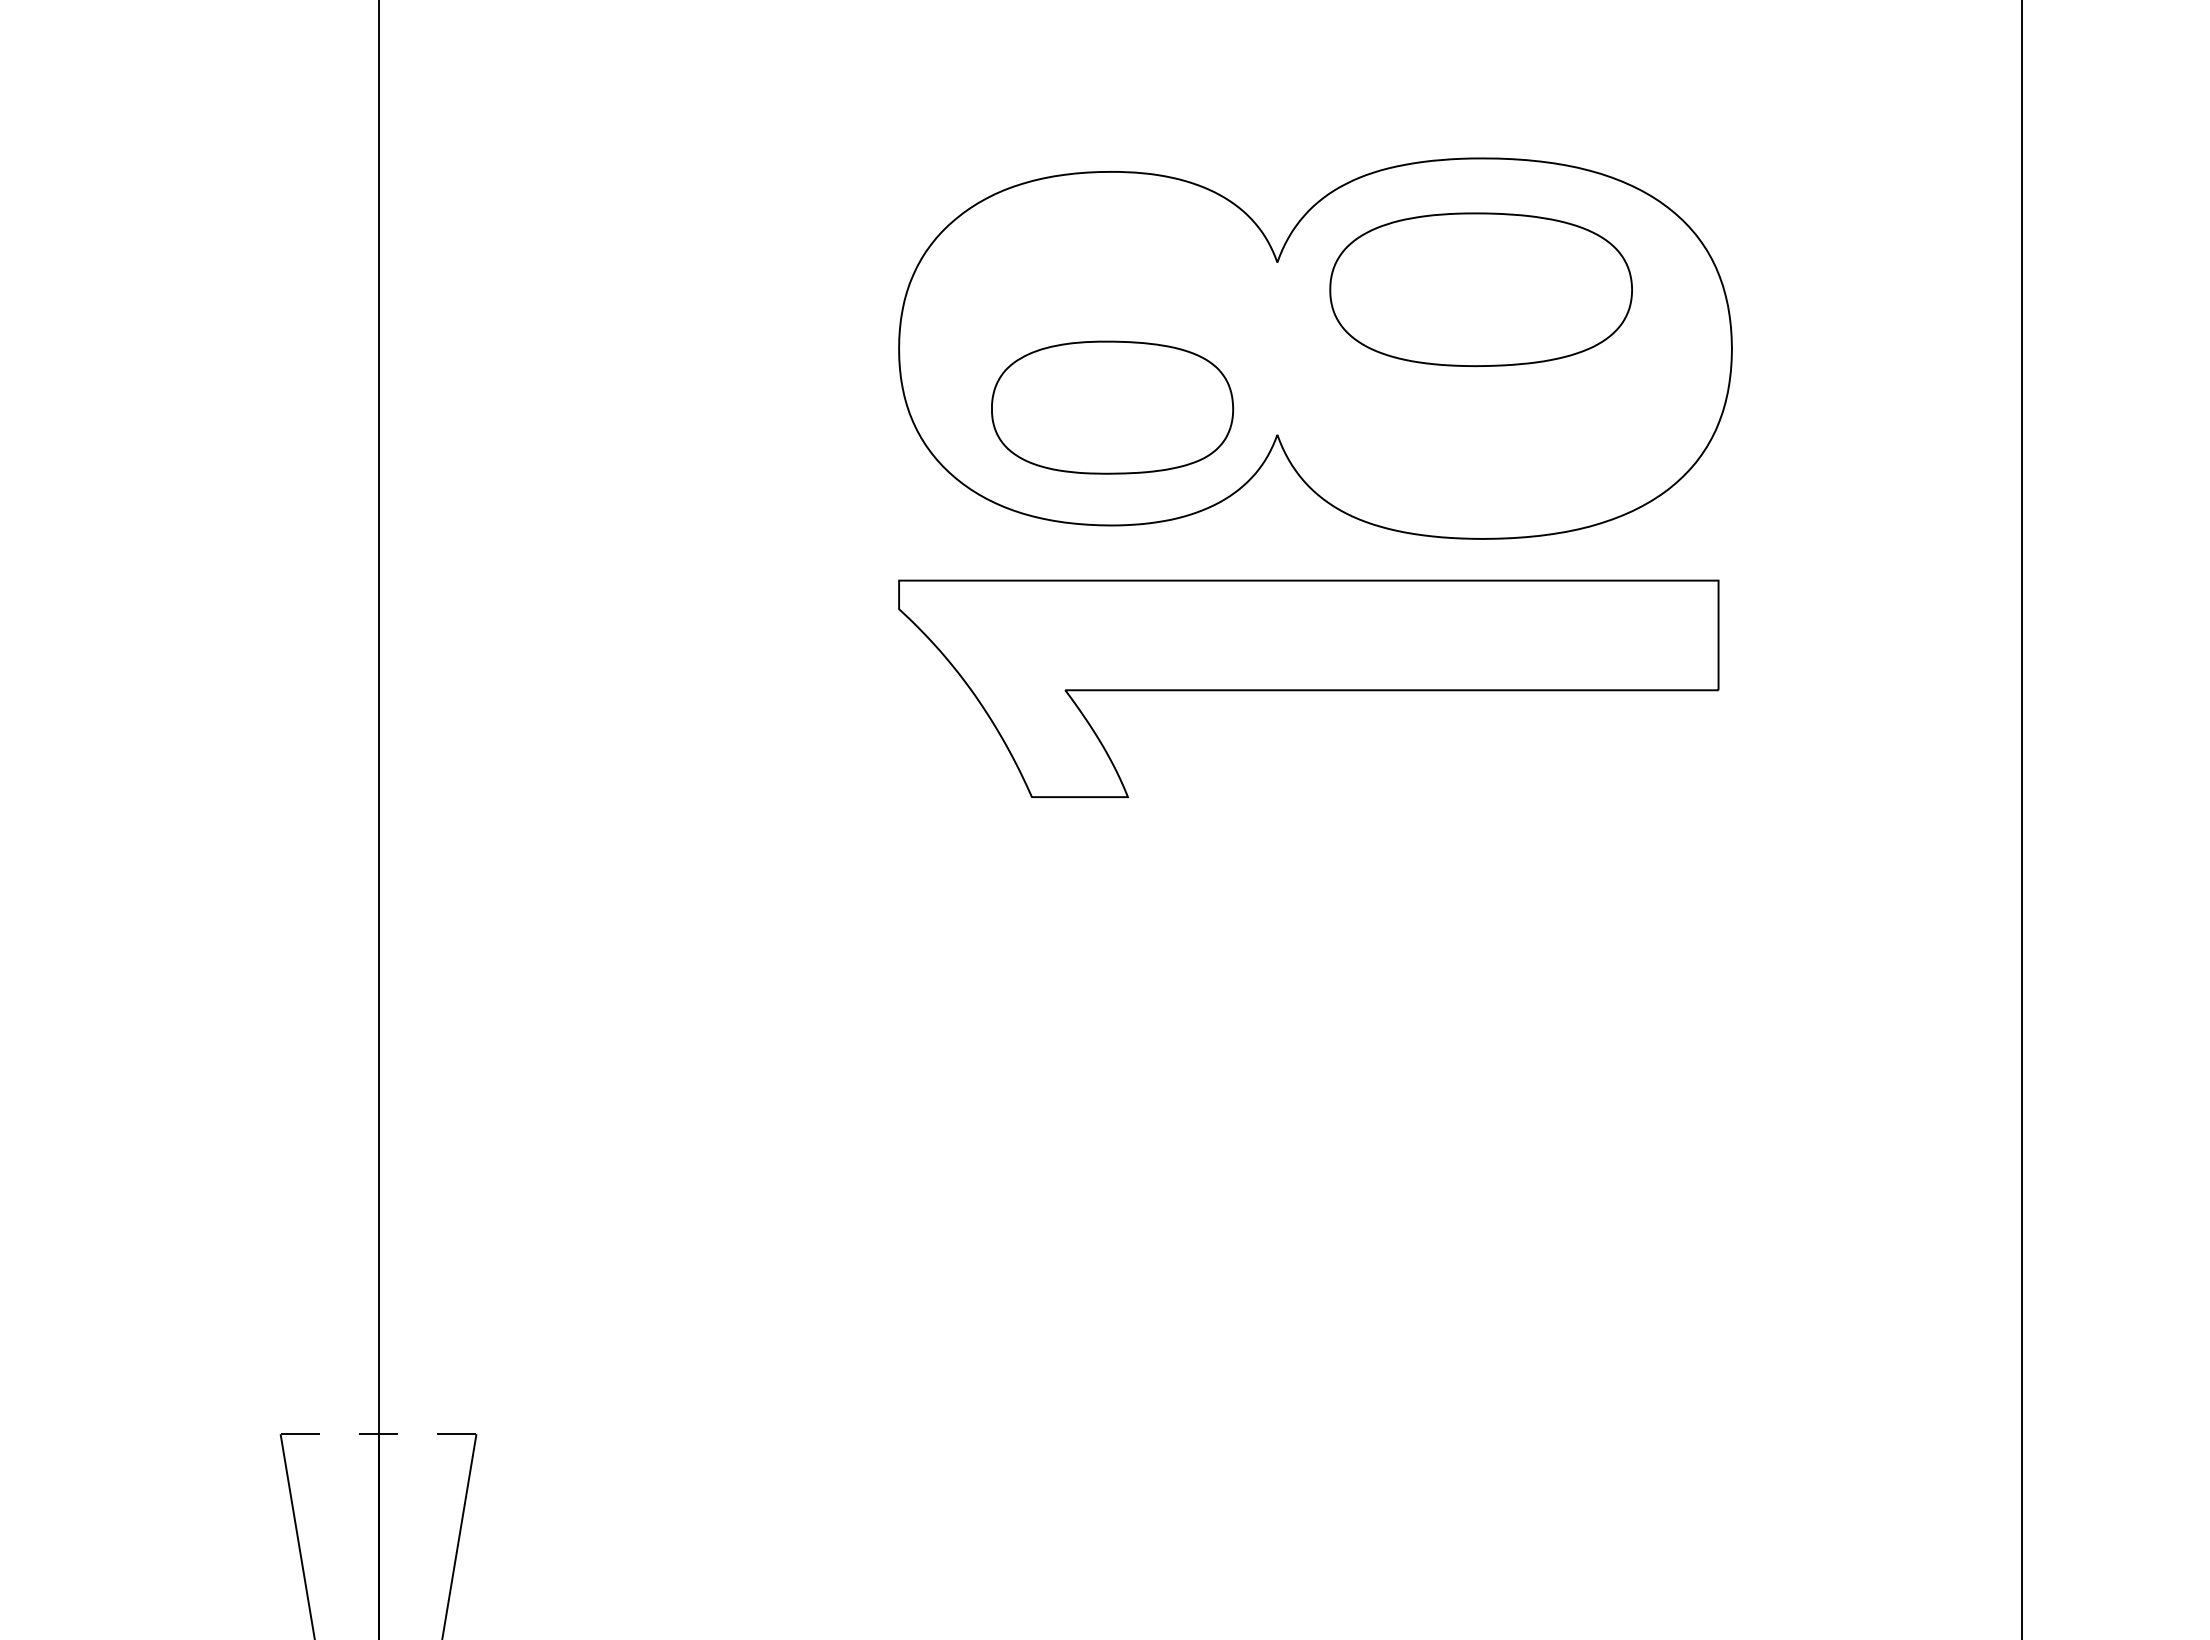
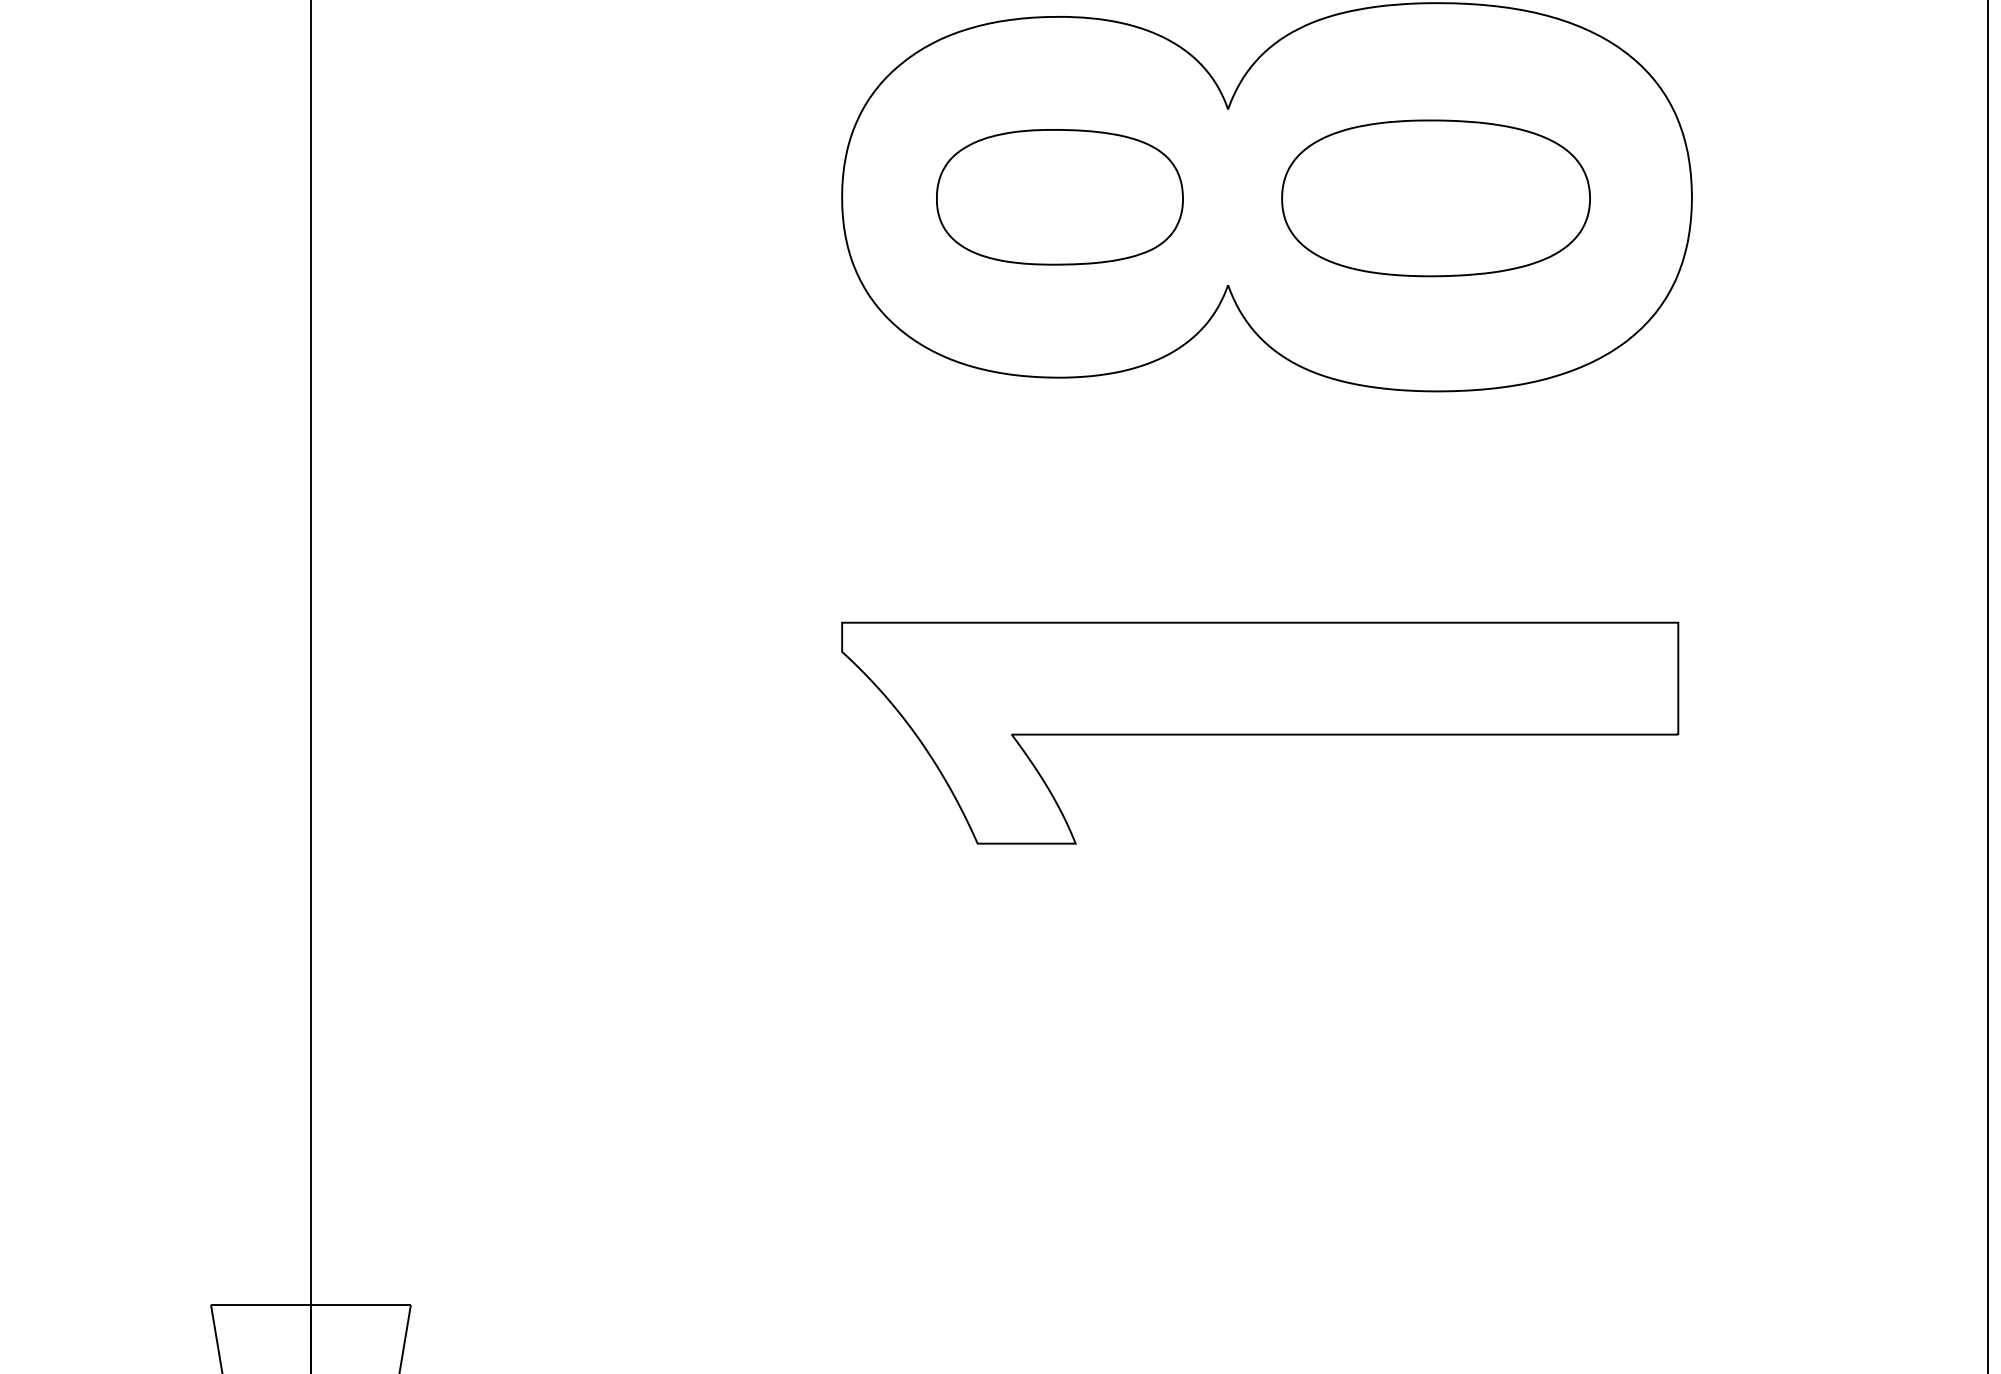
part: (1480, 289) -> (1435, 198), moved
part: (1112, 407) -> (1059, 197), moved
part: (1308, 688) -> (1259, 732), moved
line: (378, 1434) -> (310, 1305), dashed -> solid

